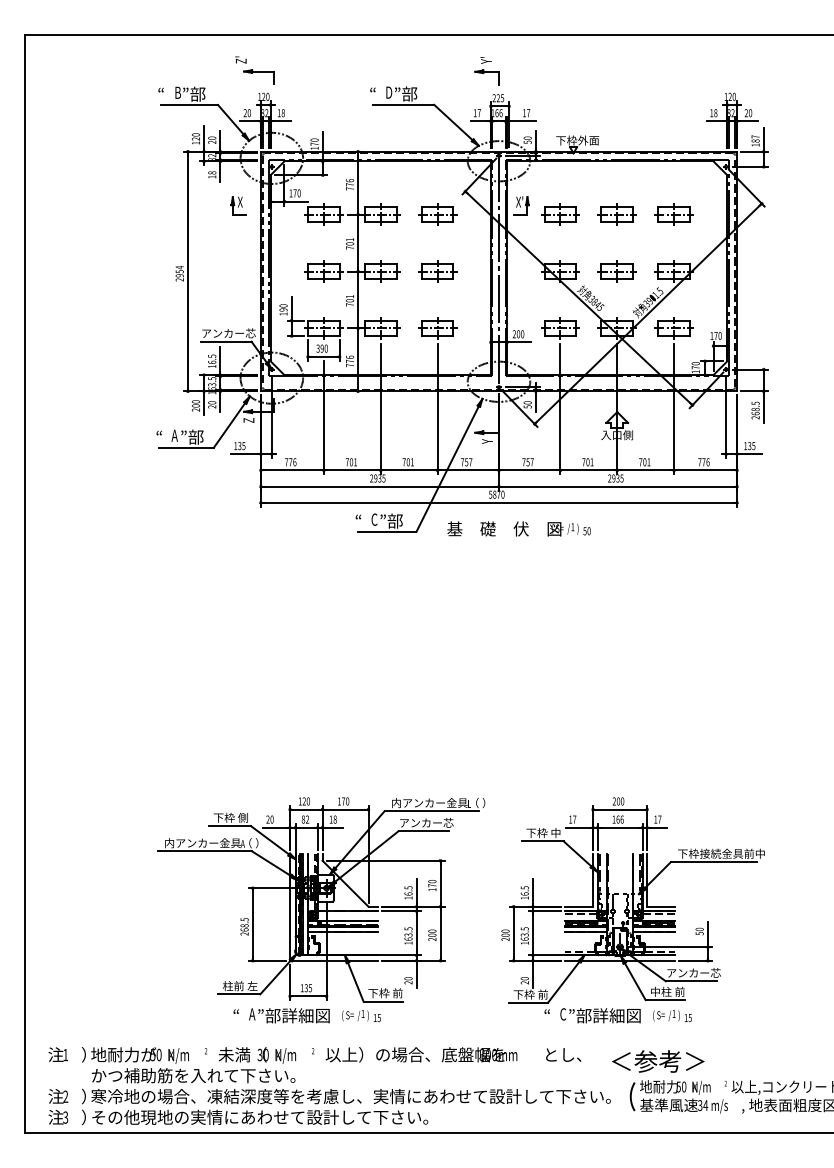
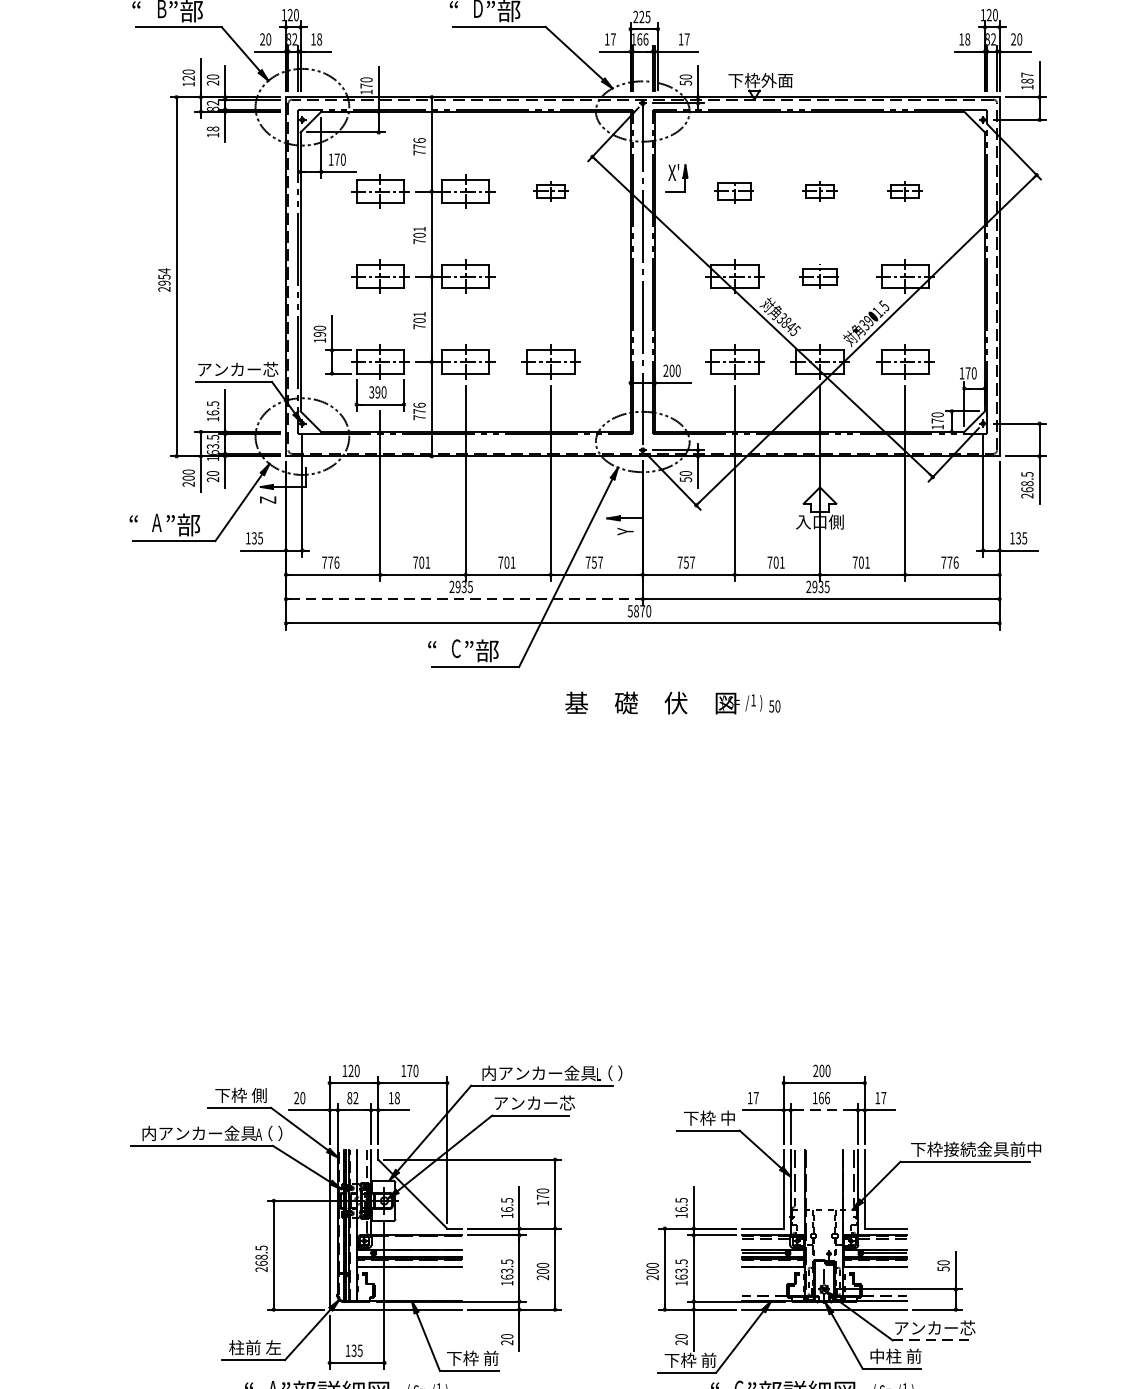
part: (238, 205) -> (252, 177), removed
part: (437, 214) -> (550, 191), size x0.6
part: (560, 214) -> (734, 191), size x0.7
part: (616, 214) -> (818, 191), size x0.6
part: (673, 214) -> (904, 191), size x0.6
part: (437, 271) -> (550, 276), removed
part: (616, 271) -> (818, 276), size x0.7
line: (380, 486) -> (465, 598), solid -> dashed
text: (518, 528) -> (672, 702), moved
line: (620, 827) -> (824, 1109), solid -> dashed
line: (691, 981) -> (931, 1340), solid -> dashed

